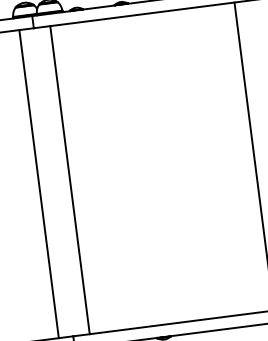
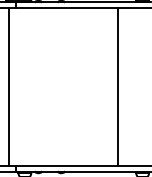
line: (70, 179) -> (24, 86), removed

